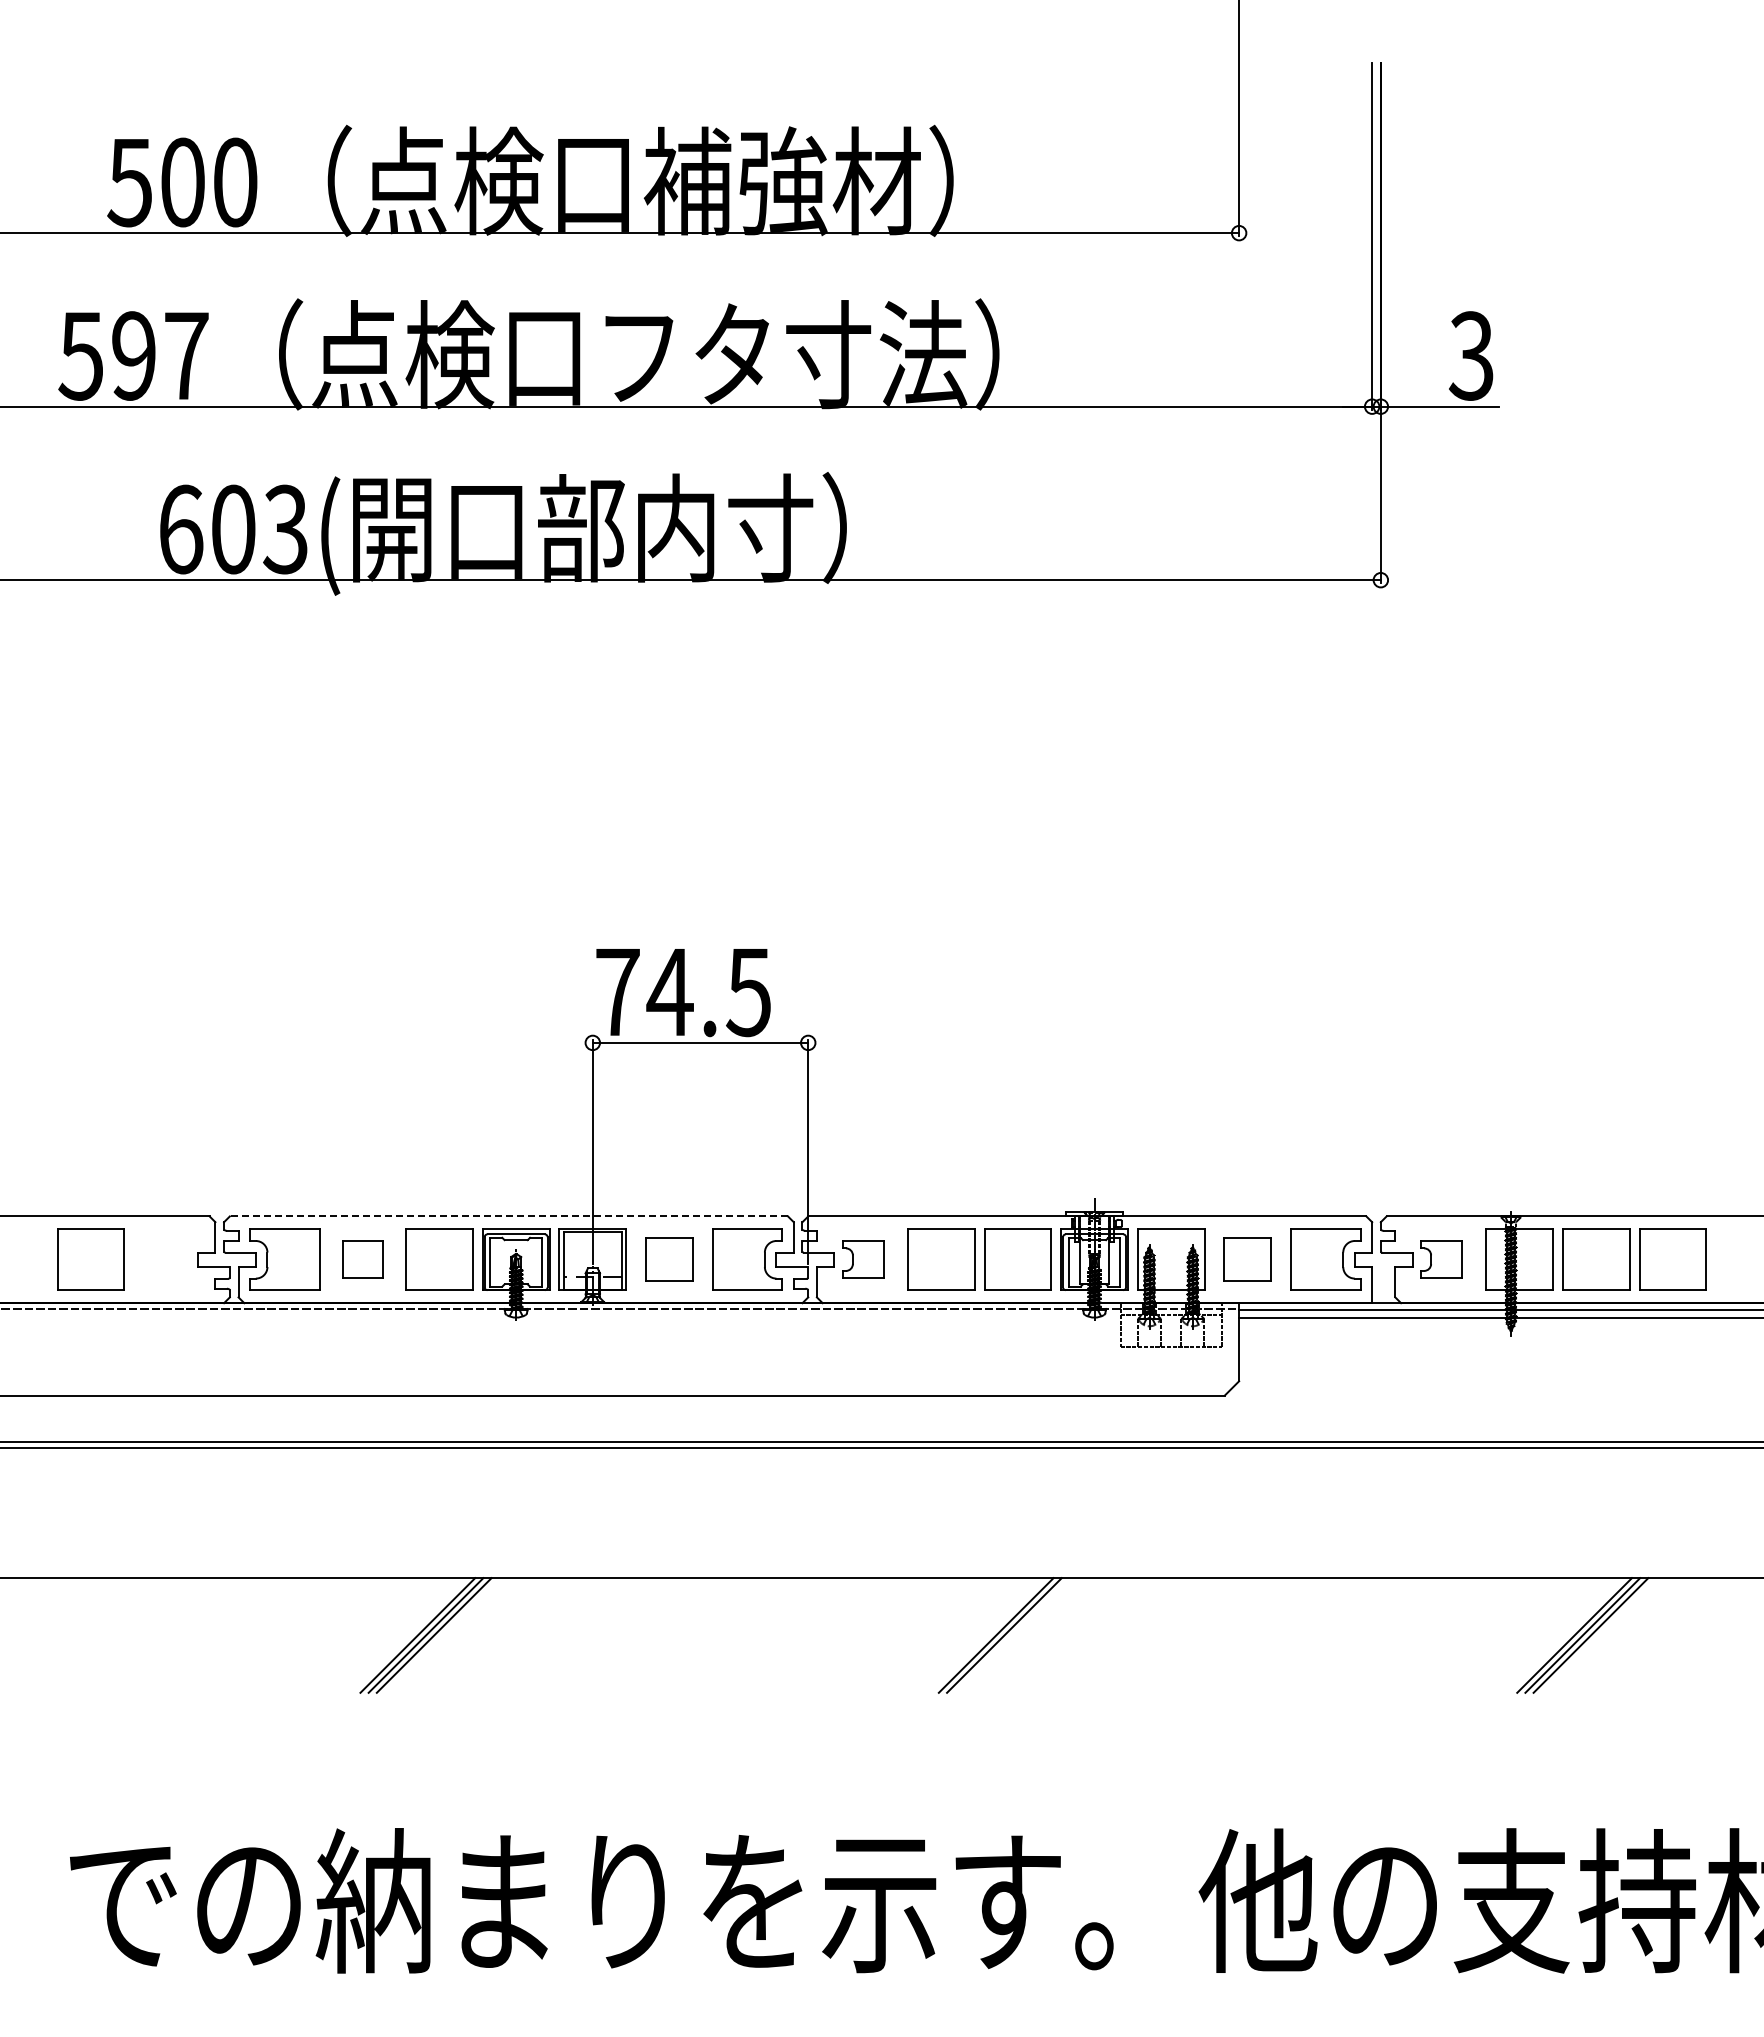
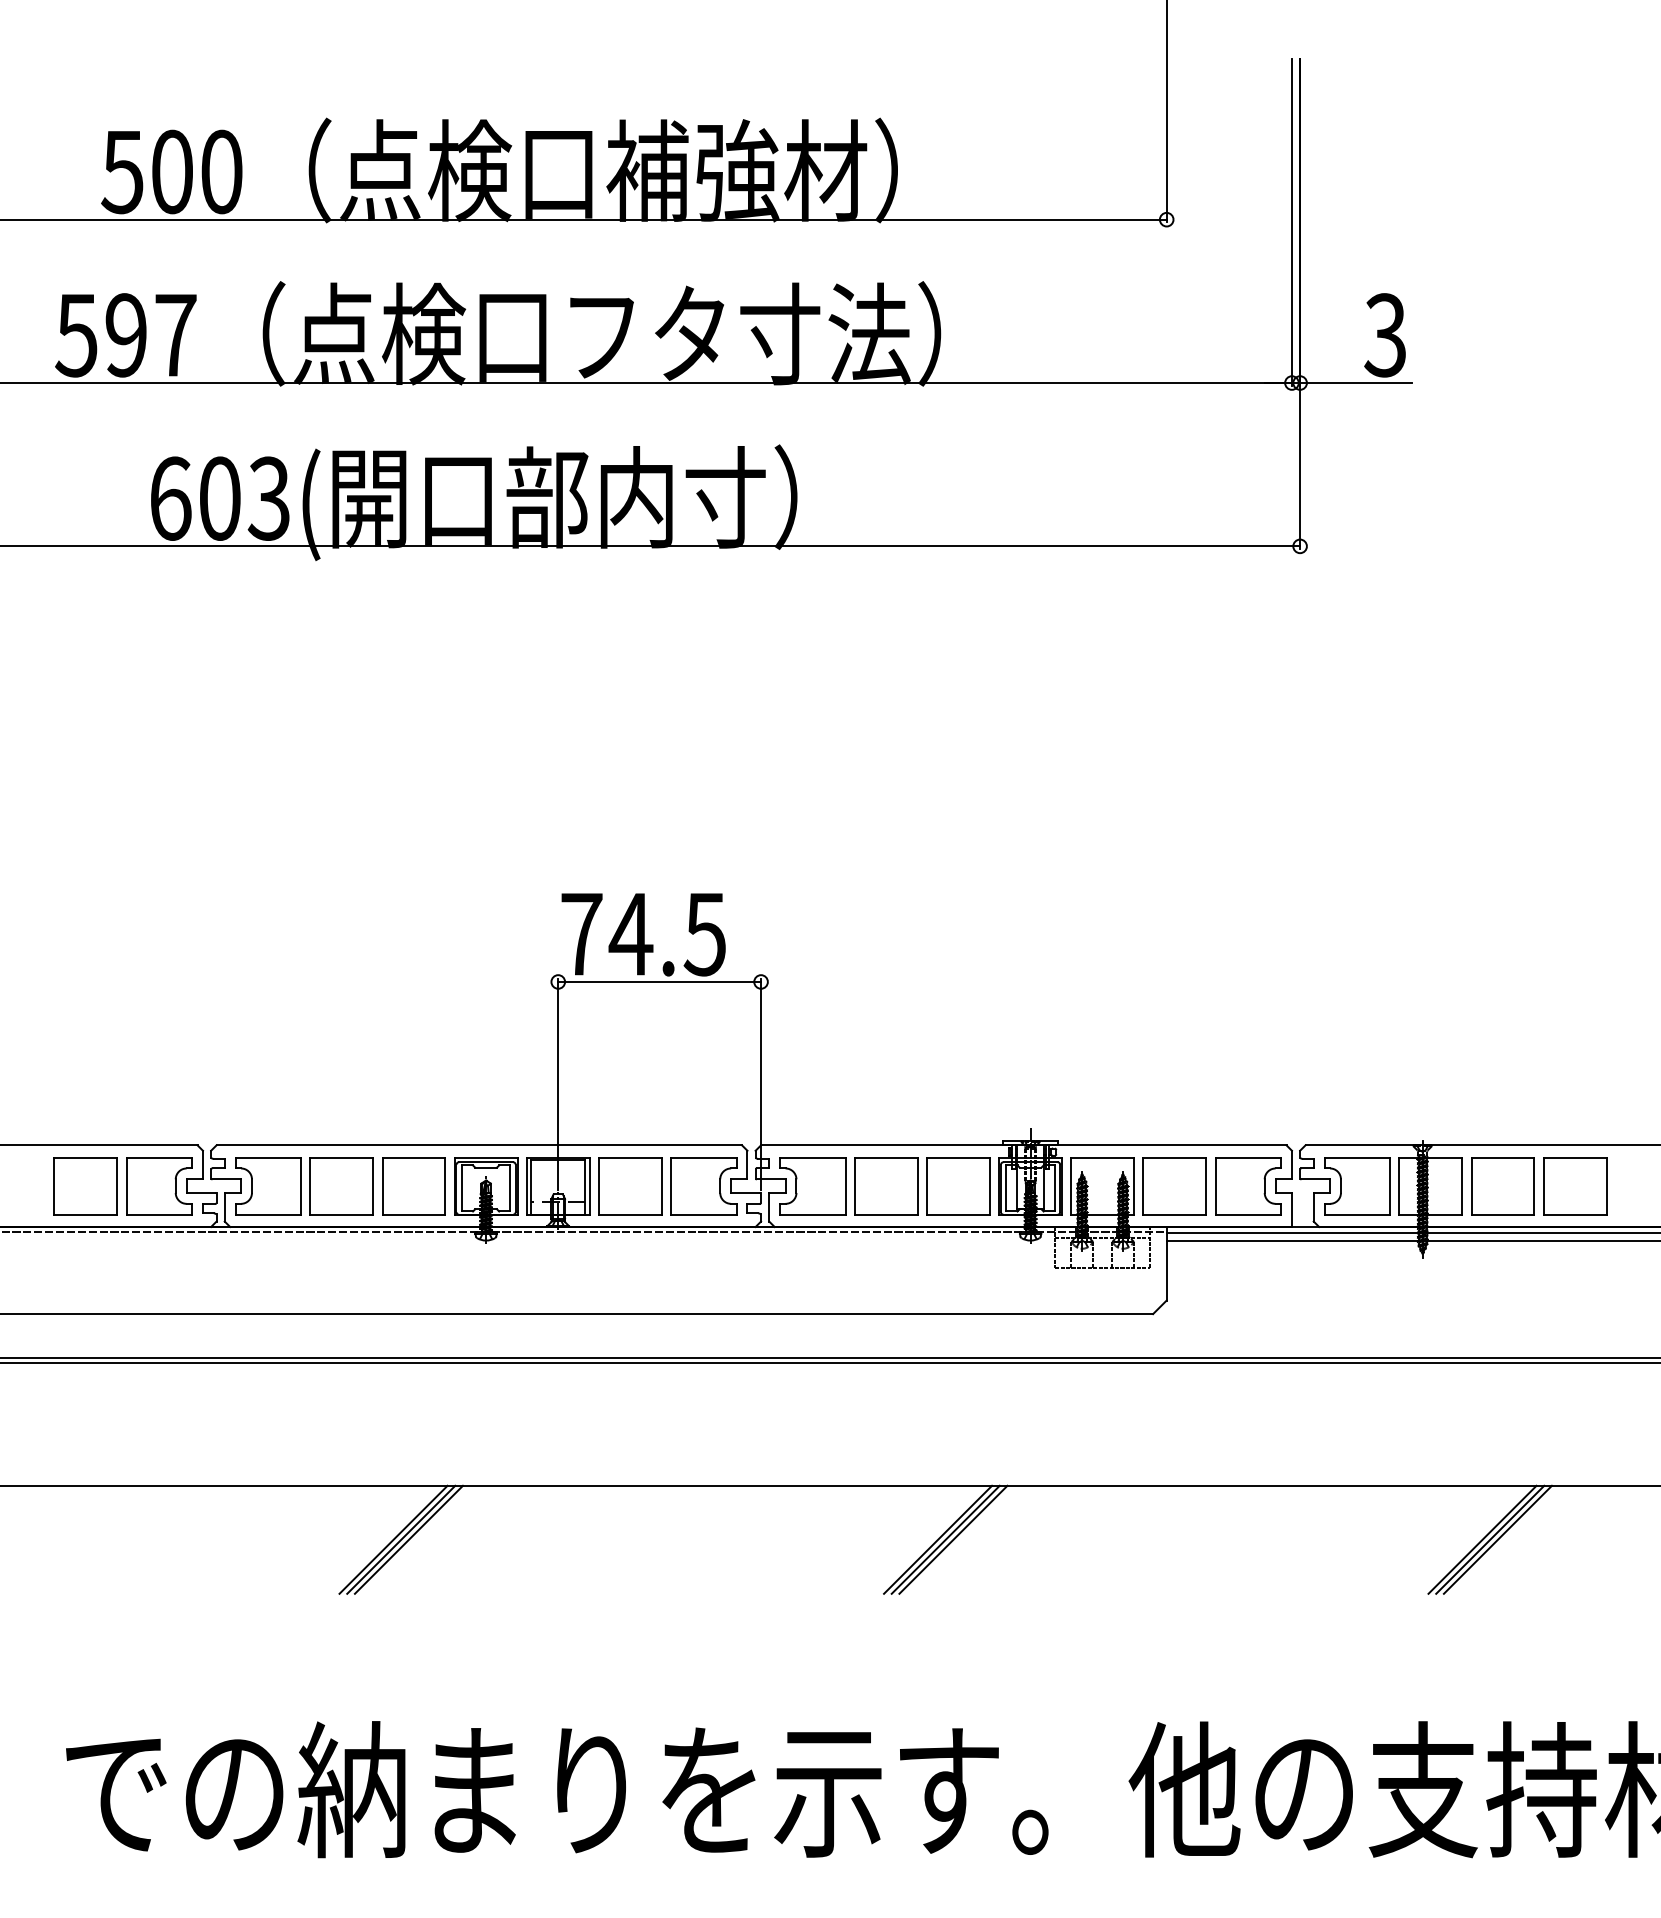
line: (508, 1216) -> (478, 1145), dashed -> solid
part: (168, 1259) -> (158, 1185), added
part: (362, 1259) -> (341, 1185), size x1.67
part: (669, 1259) -> (630, 1185), size x1.43
part: (863, 1259) -> (813, 1185), size x1.67
part: (1247, 1259) -> (1174, 1185), size x1.43
part: (1441, 1259) -> (1357, 1185), size x1.67
line: (1012, 1635) -> (953, 1539), added

